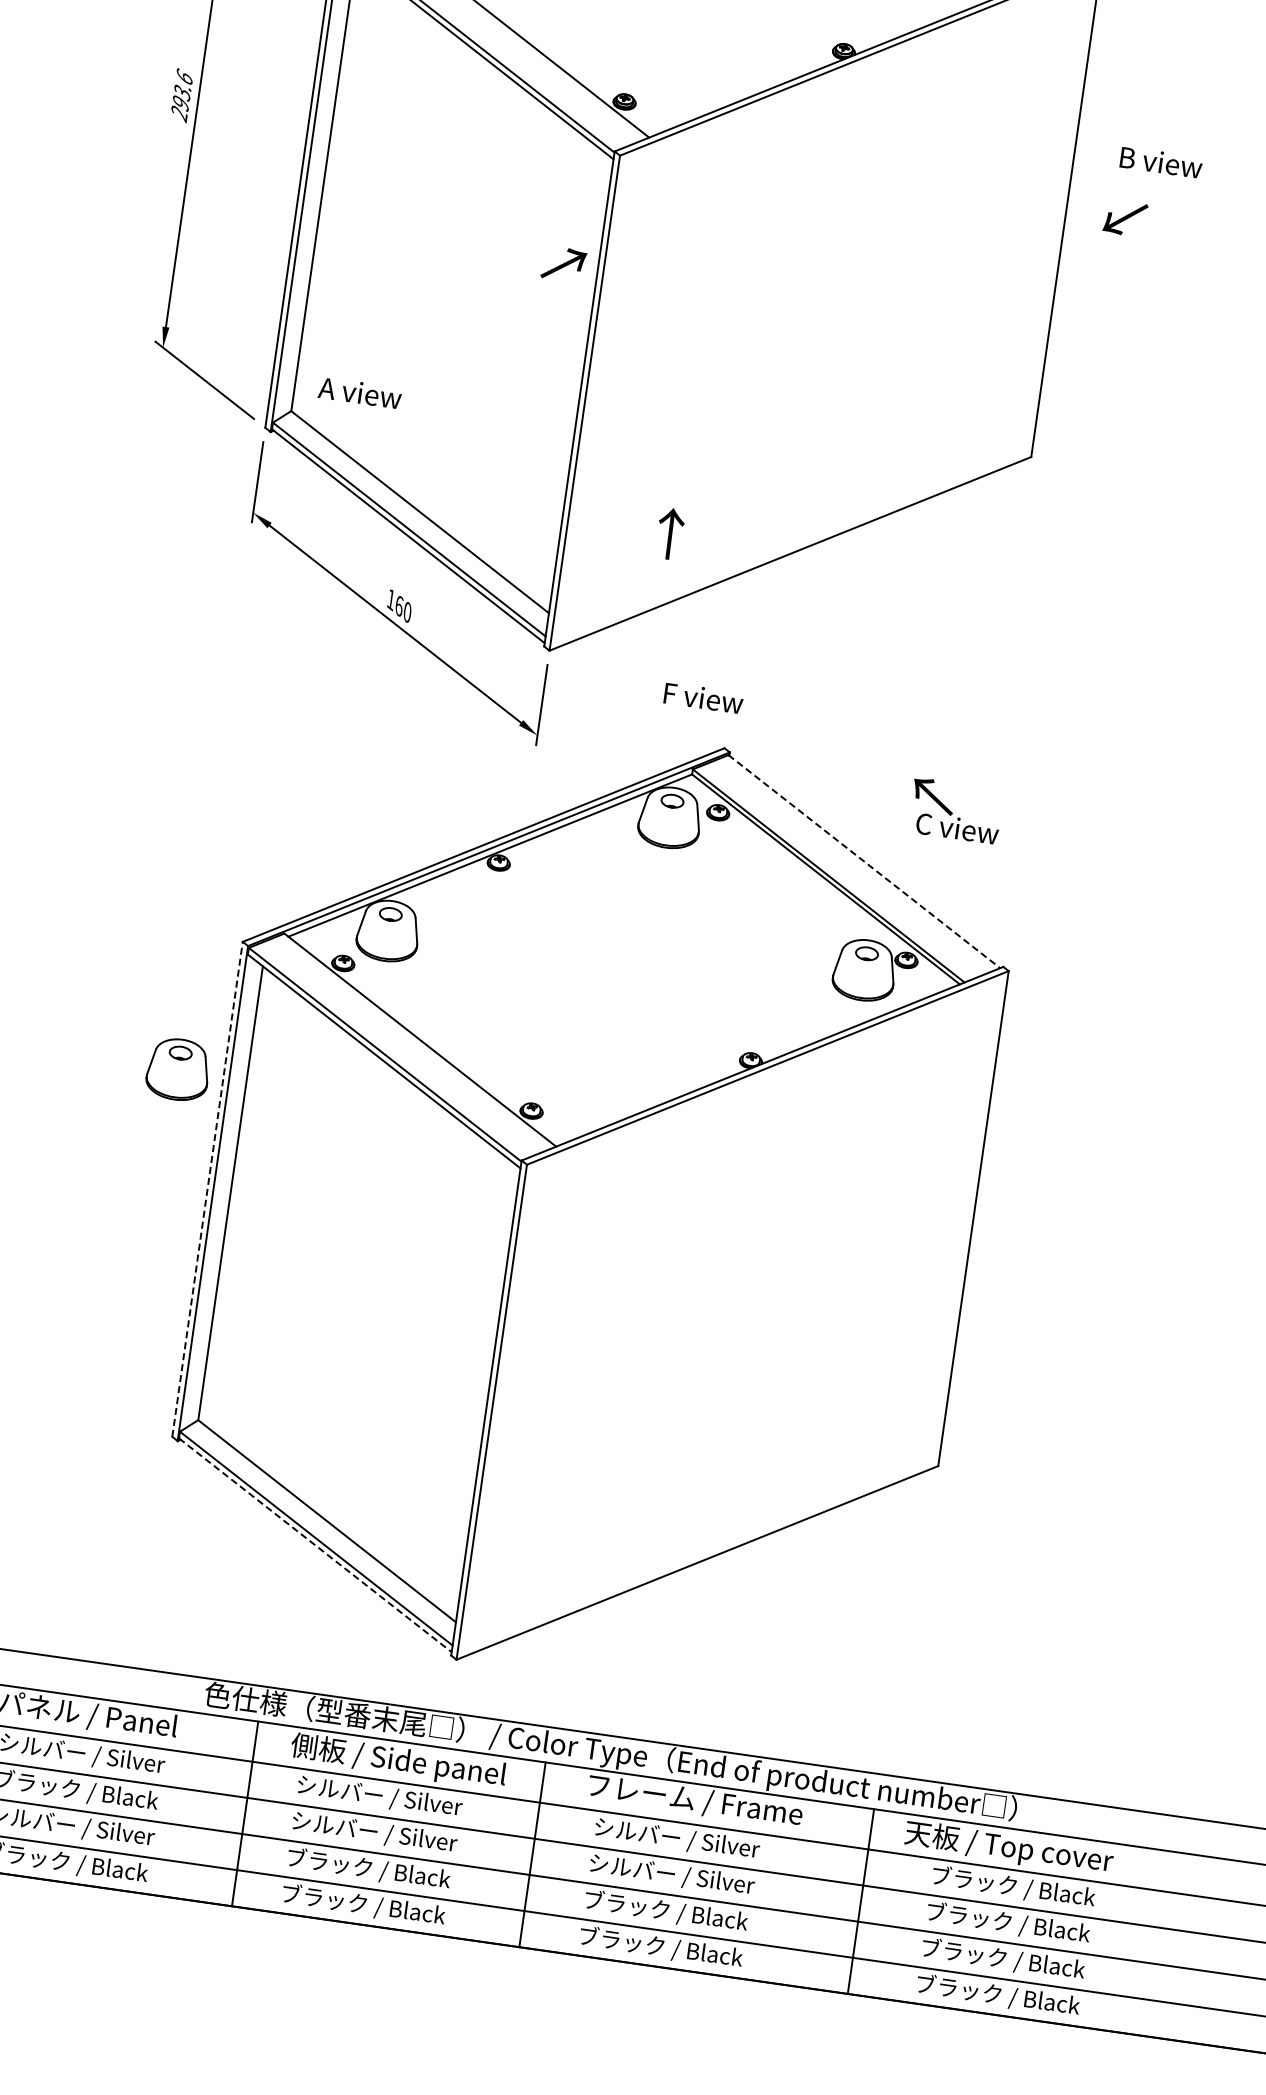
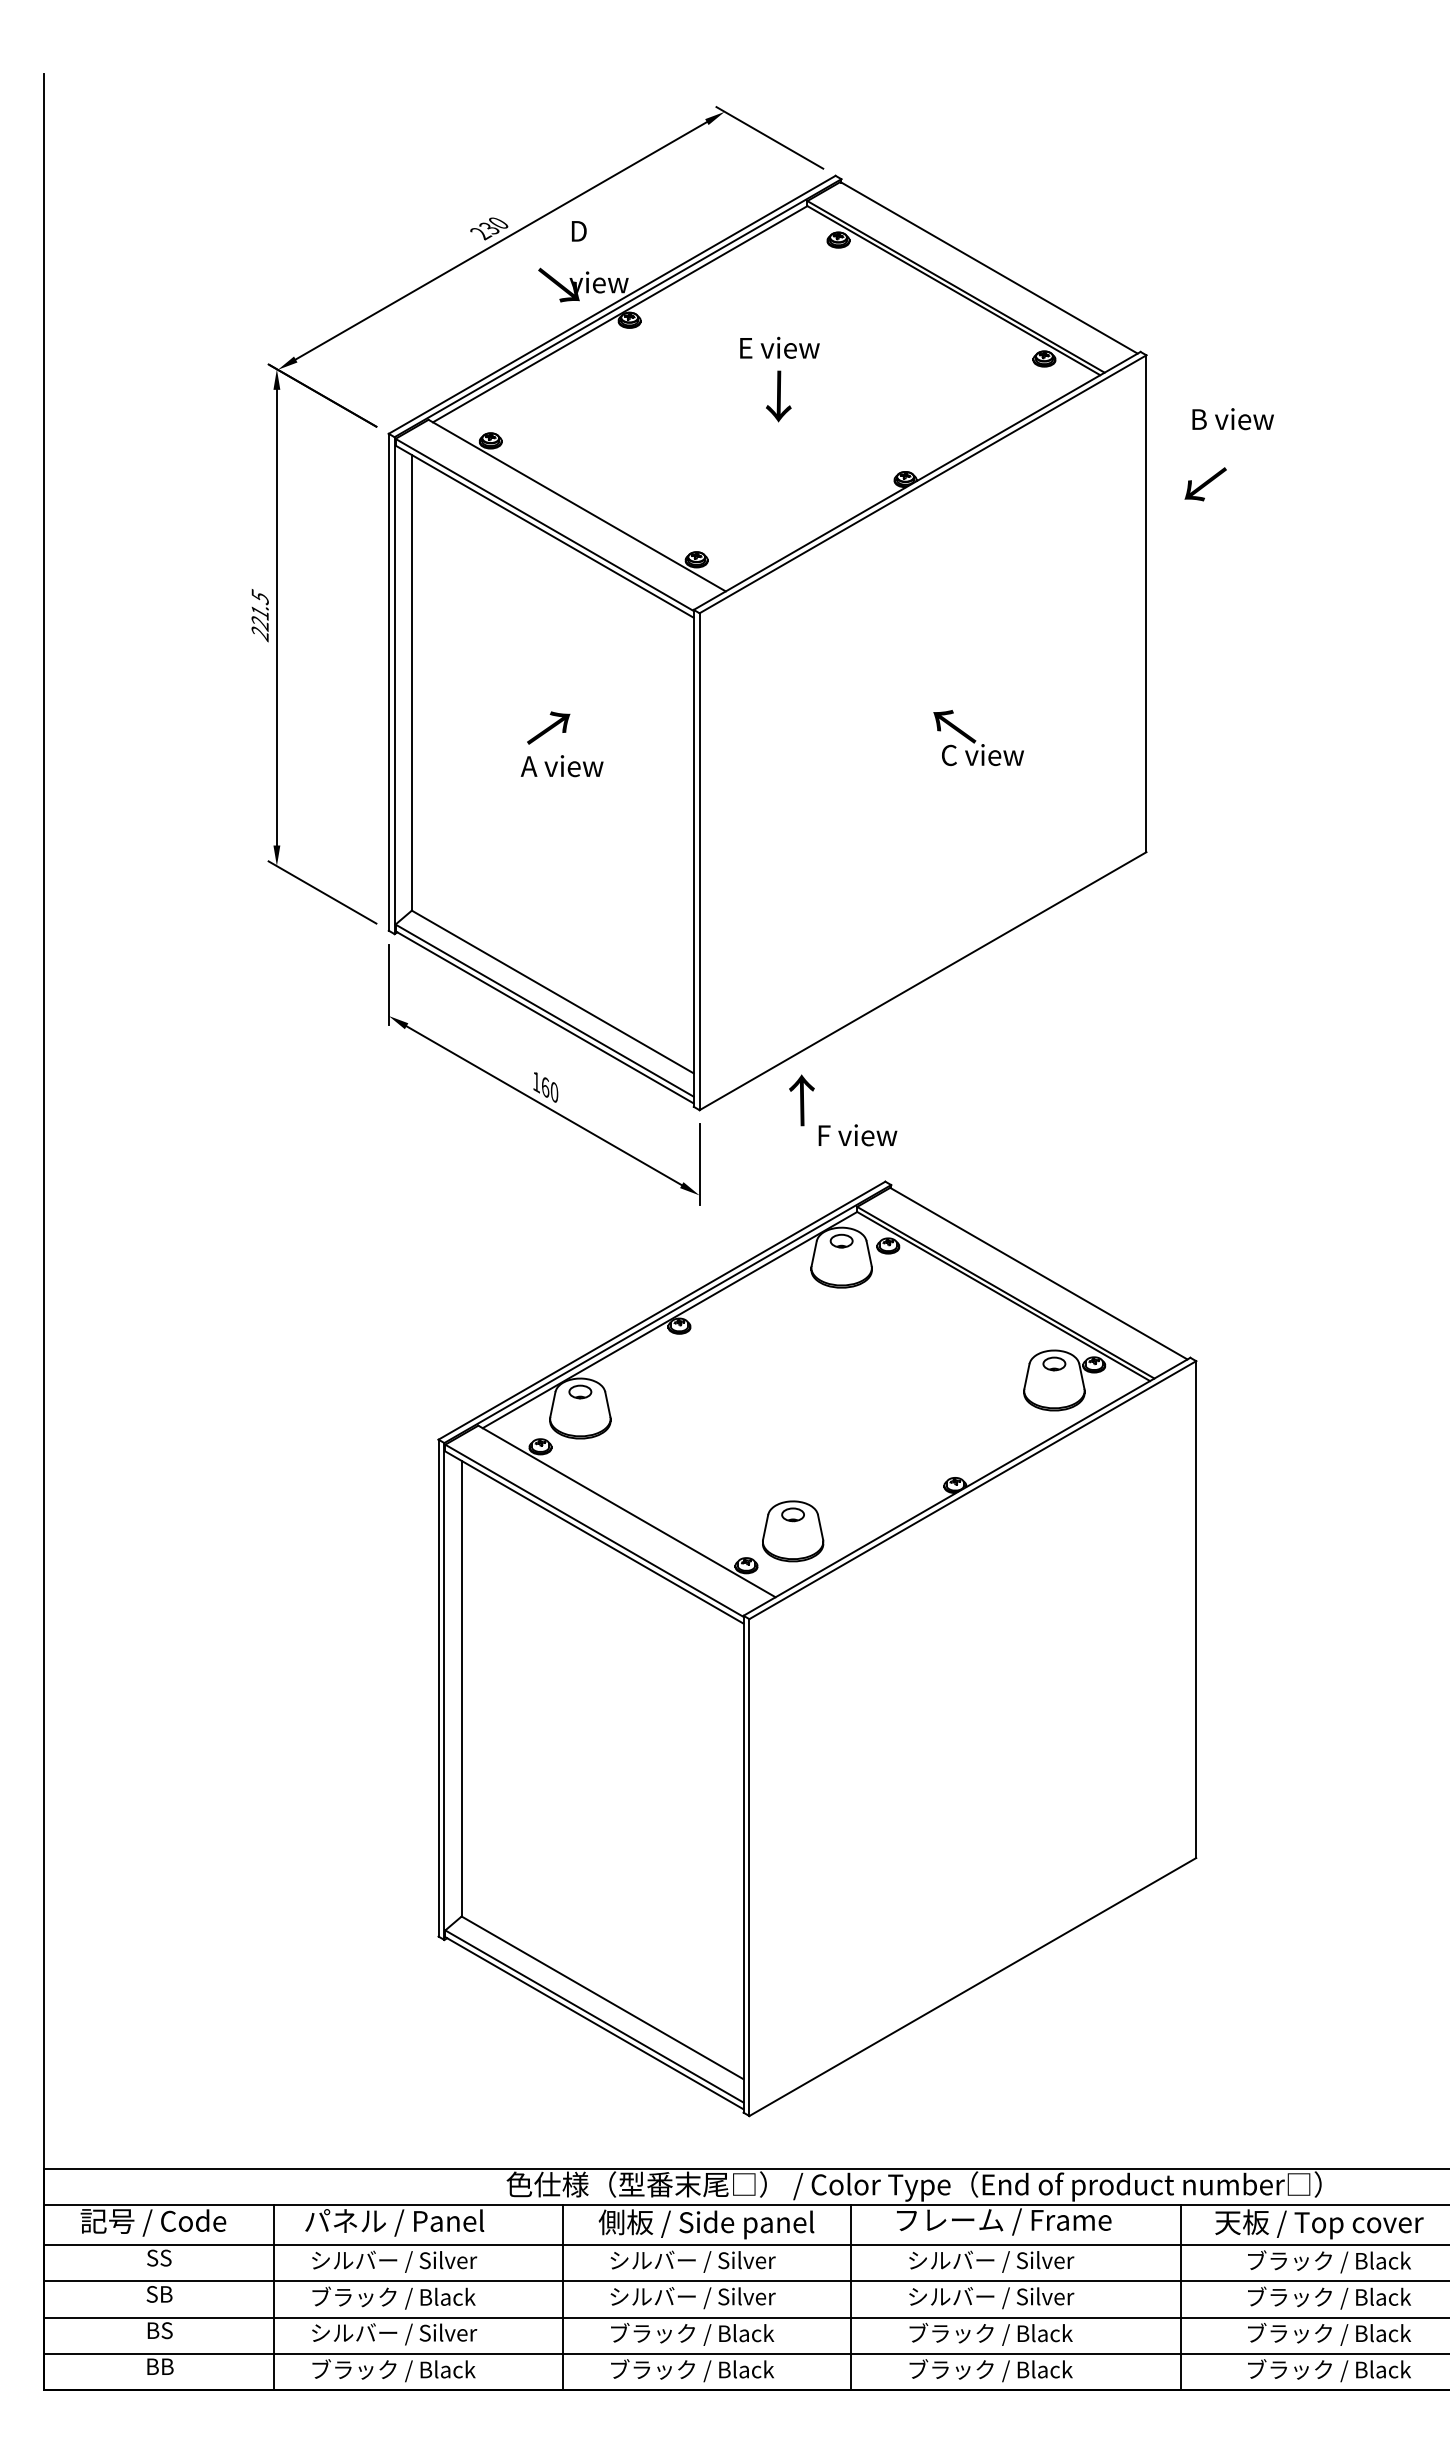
text: (181, 90) -> (259, 610), 293.6 -> 221.5
text: (1160, 162) -> (1232, 419), moved
text: (1125, 218) -> (1205, 484), moved
text: (563, 263) -> (548, 727), moved
text: (359, 393) -> (561, 766), moved
text: (669, 533) -> (801, 1100), moved
text: (955, 811) -> (978, 738), moved
line: (864, 861) -> (1038, 1273), dashed -> solid
part: (178, 1069) -> (793, 1531), moved
line: (207, 1188) -> (438, 1687), dashed -> solid
line: (315, 1545) -> (594, 2023), dashed -> solid

